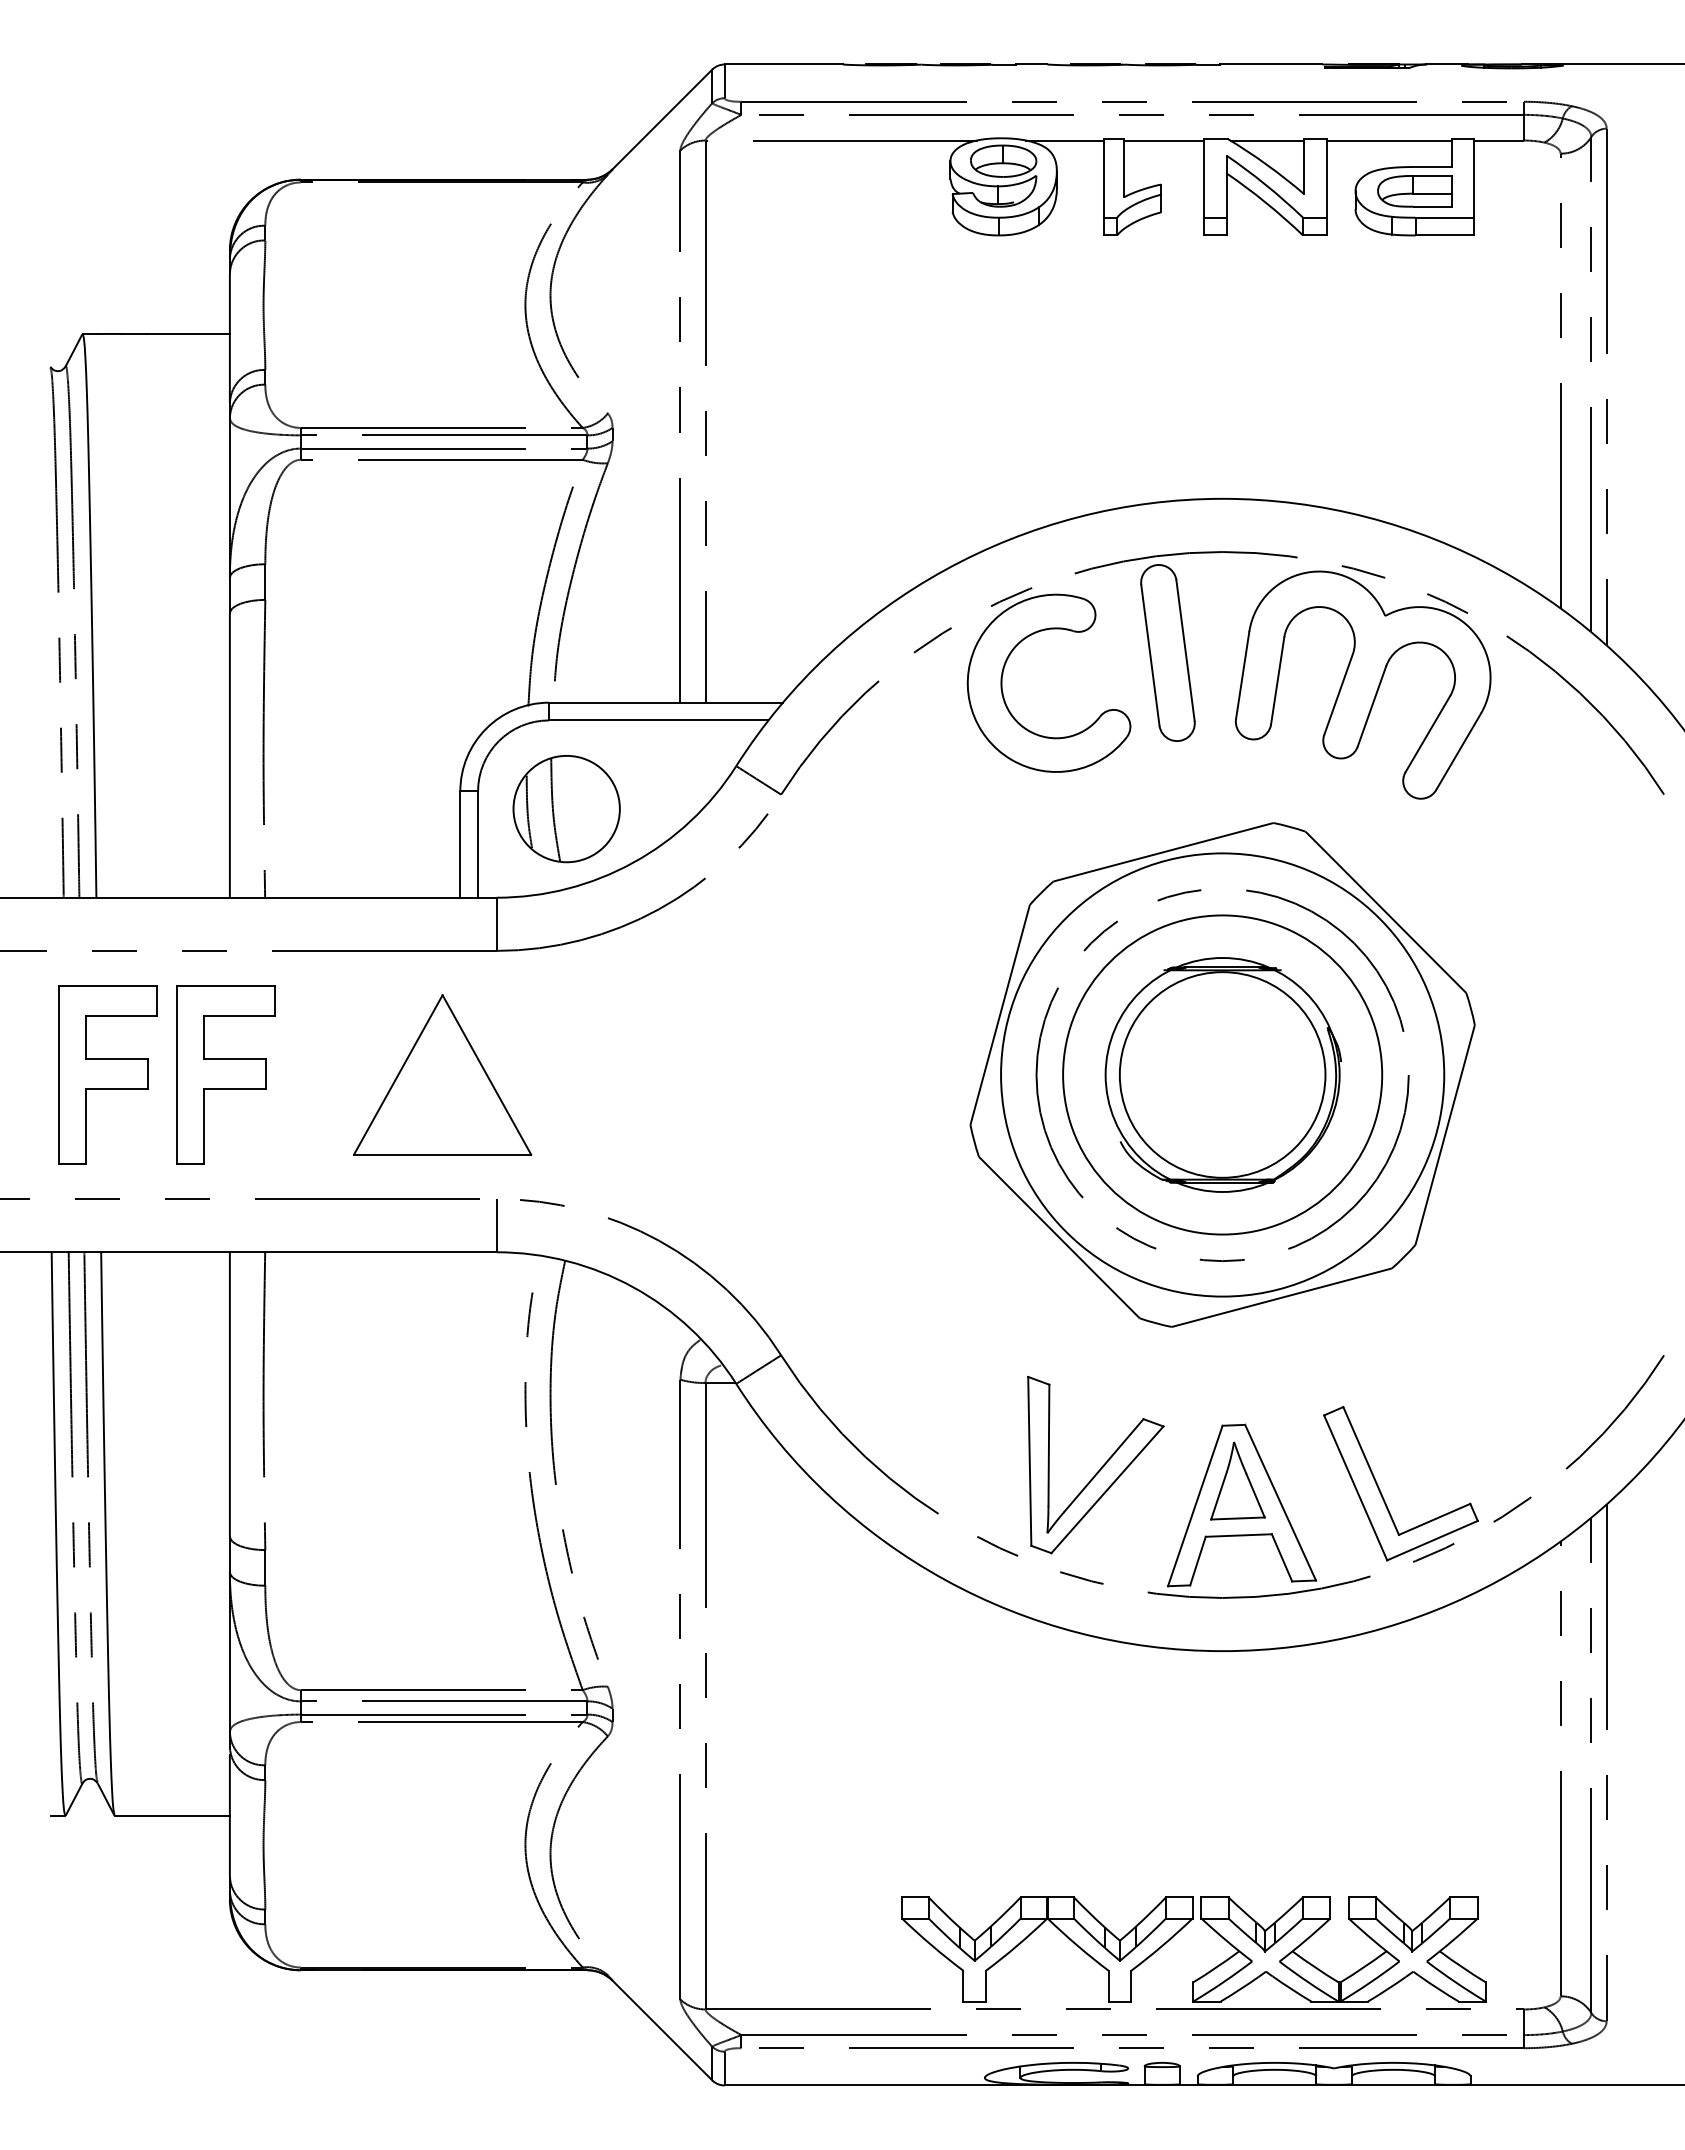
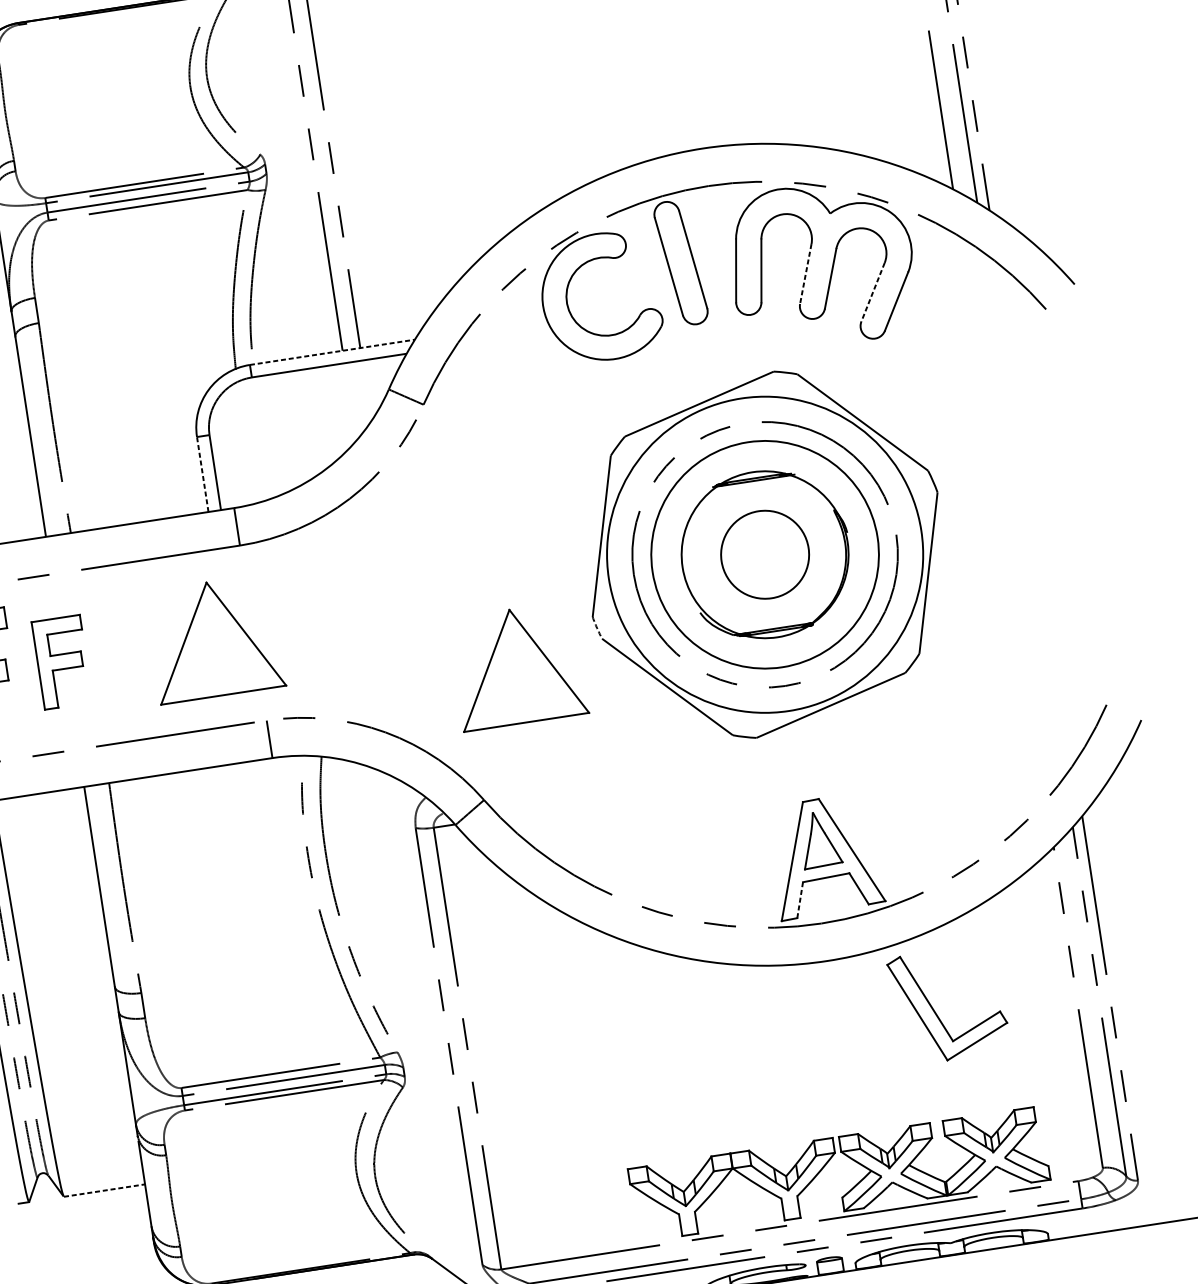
line: (1338, 694) -> (805, 273), solid -> dashed
line: (665, 702) -> (332, 352), solid -> dashed
line: (1427, 734) -> (872, 292), solid -> dashed
part: (566, 809) -> (273, 438), removed
line: (460, 844) -> (202, 474), solid -> dashed
part: (225, 1074) -> (61, 662), size x0.7
circle: (1222, 1074) -> (764, 554), size x0.6
arc: (974, 1141) -> (597, 628), solid -> dashed
part: (856, 1176) -> (517, 665), added
part: (1095, 1465) -> (717, 843), removed
part: (1381, 1491) -> (936, 1012), moved
line: (1197, 1561) -> (799, 900), solid -> dashed
line: (172, 1816) -> (104, 1190), solid -> dashed

